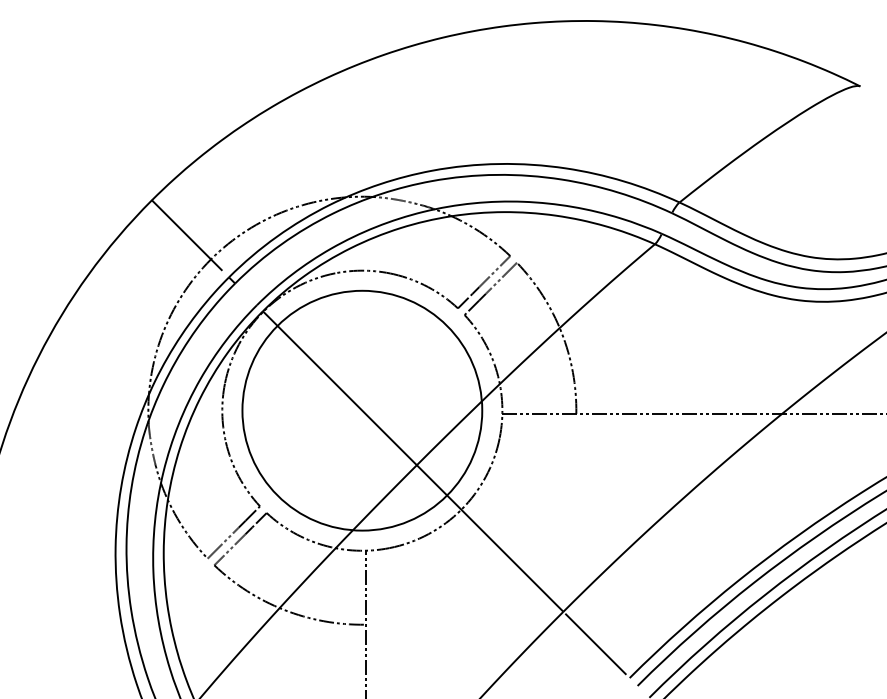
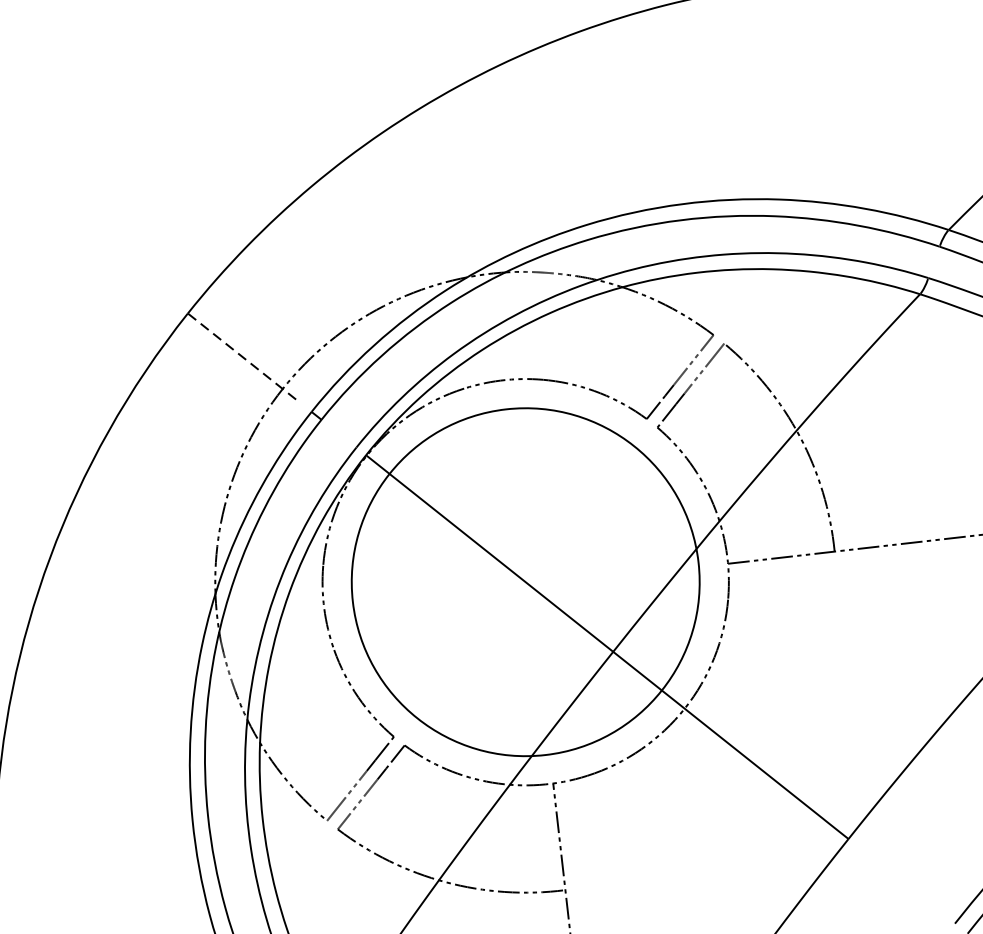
line: (187, 235) -> (244, 358), solid -> dashed
line: (595, 644) -> (900, 880), removed

